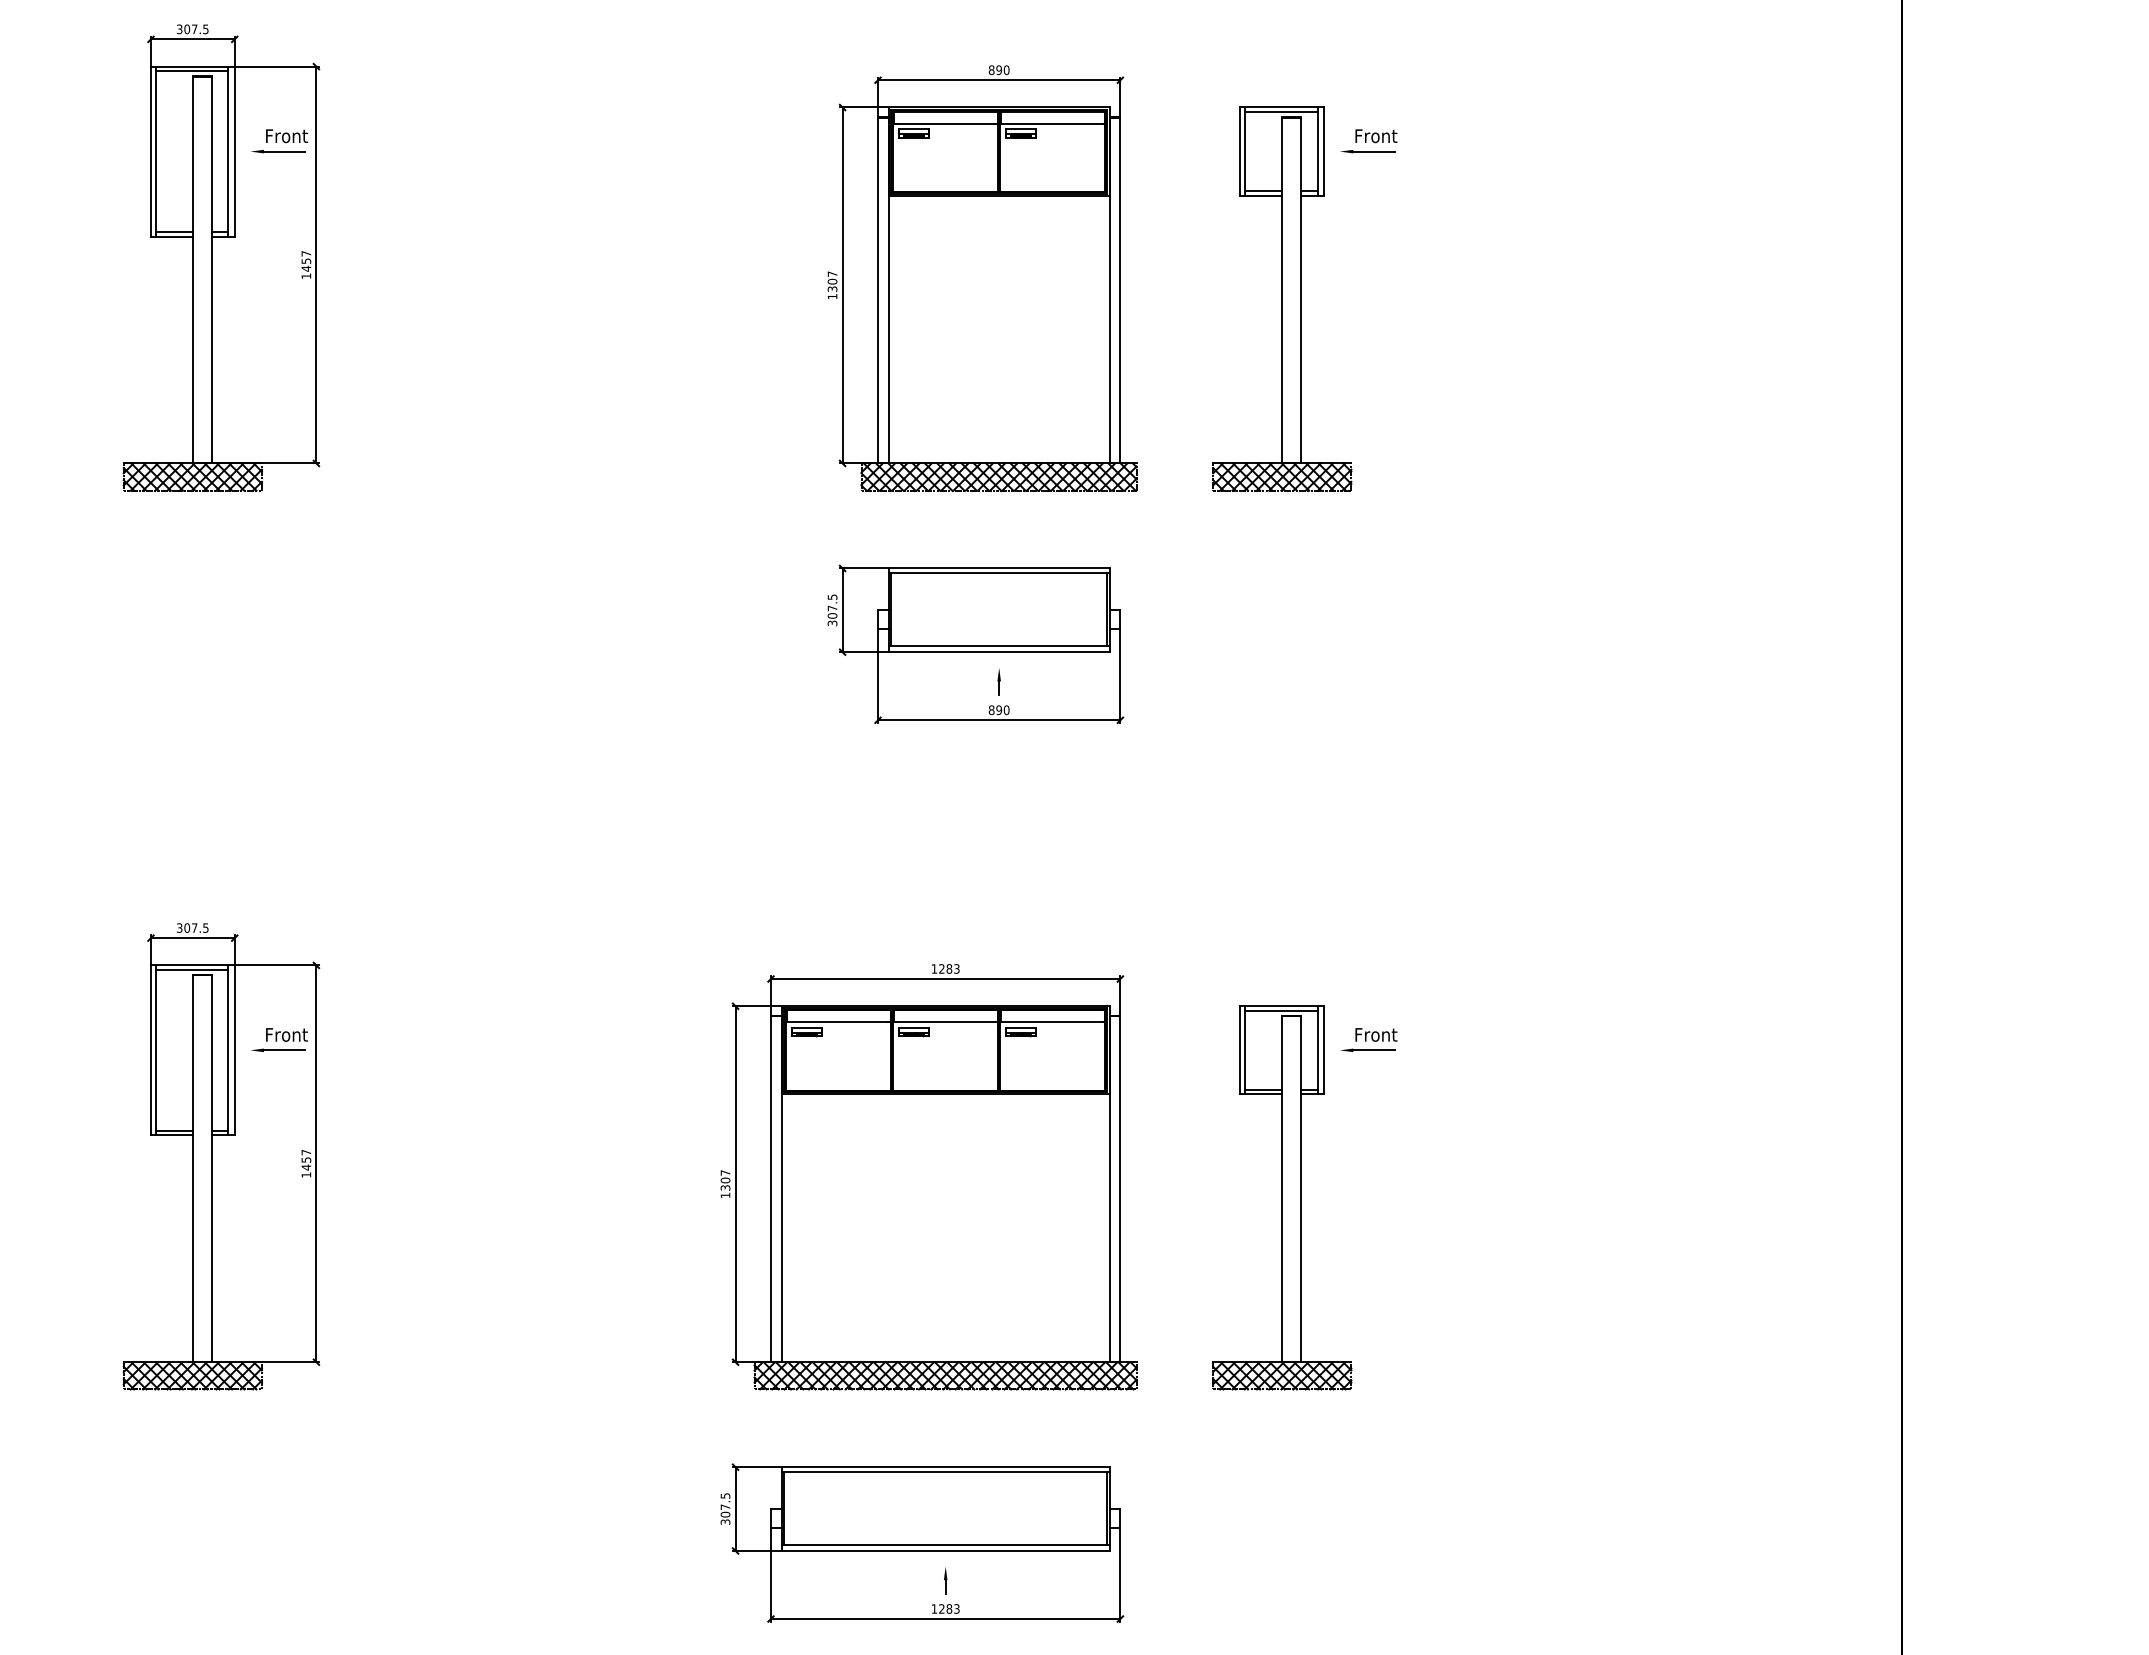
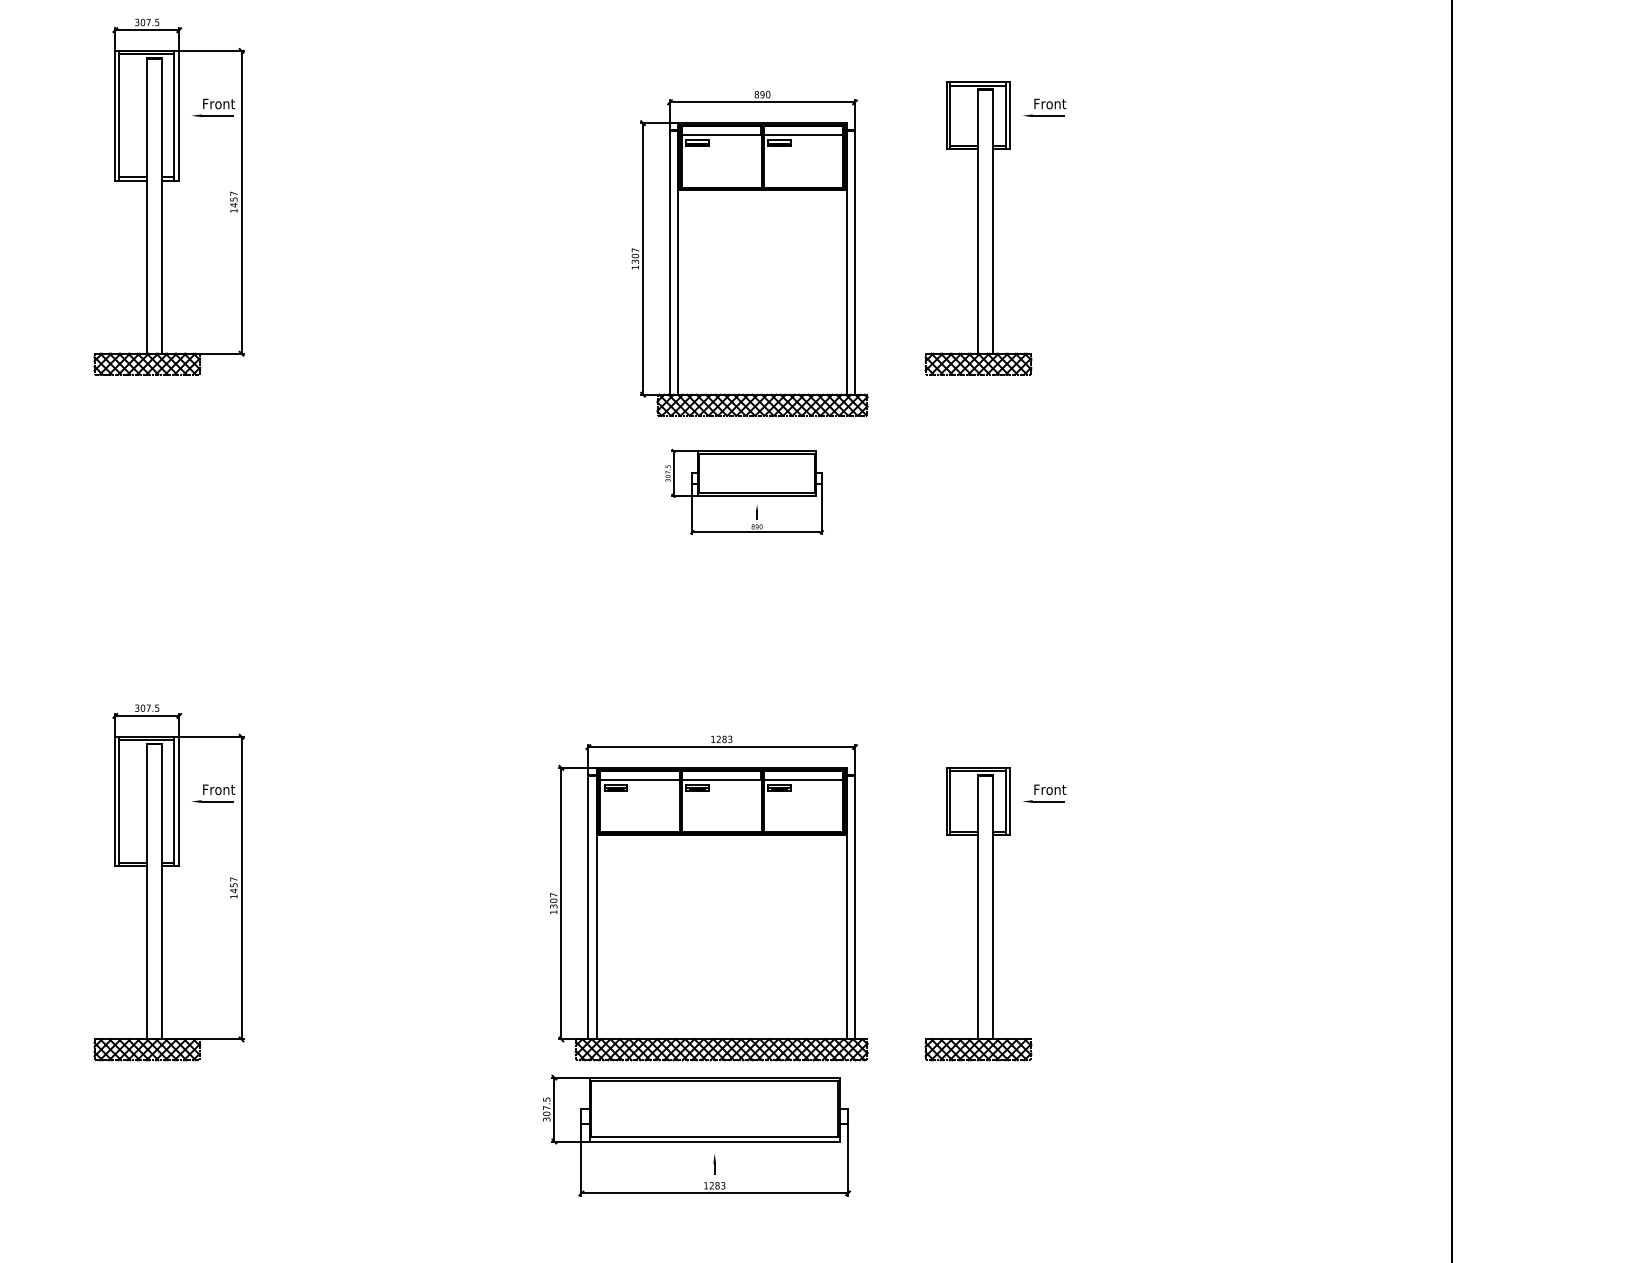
part: (982, 278) -> (749, 253), moved
part: (975, 644) -> (744, 491), size x0.7
part: (921, 1543) -> (696, 1135), moved

